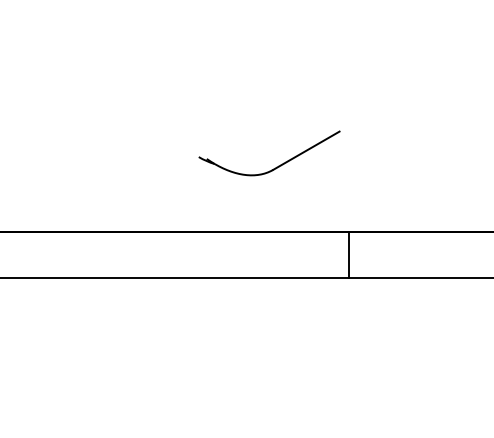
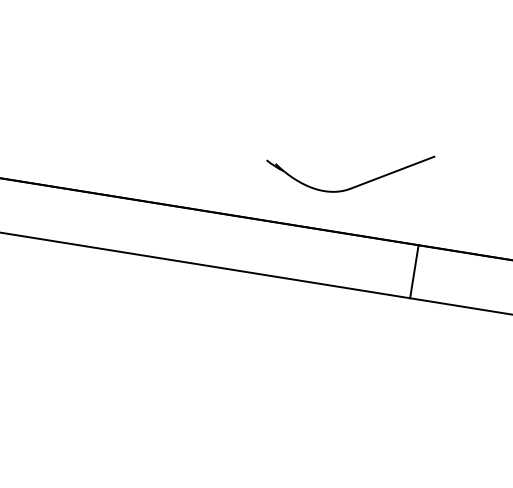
part: (276, 166) -> (354, 185), moved

